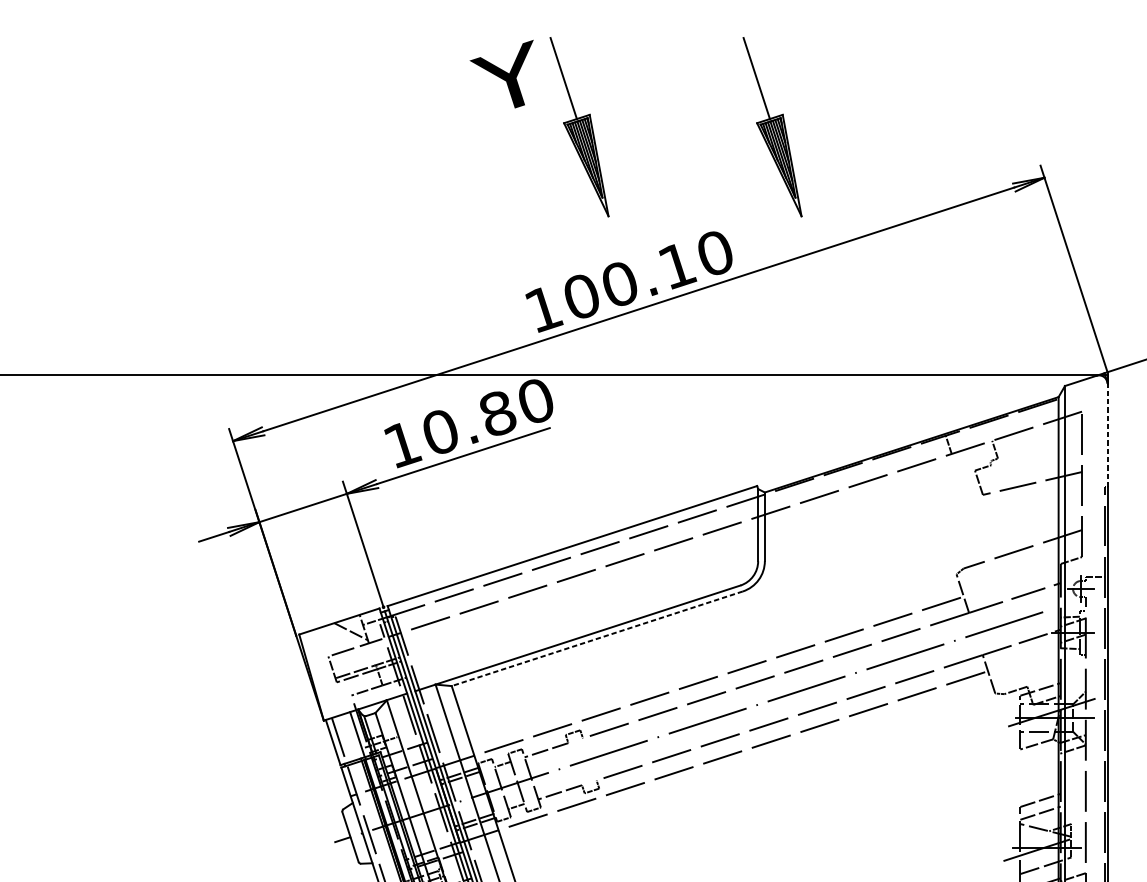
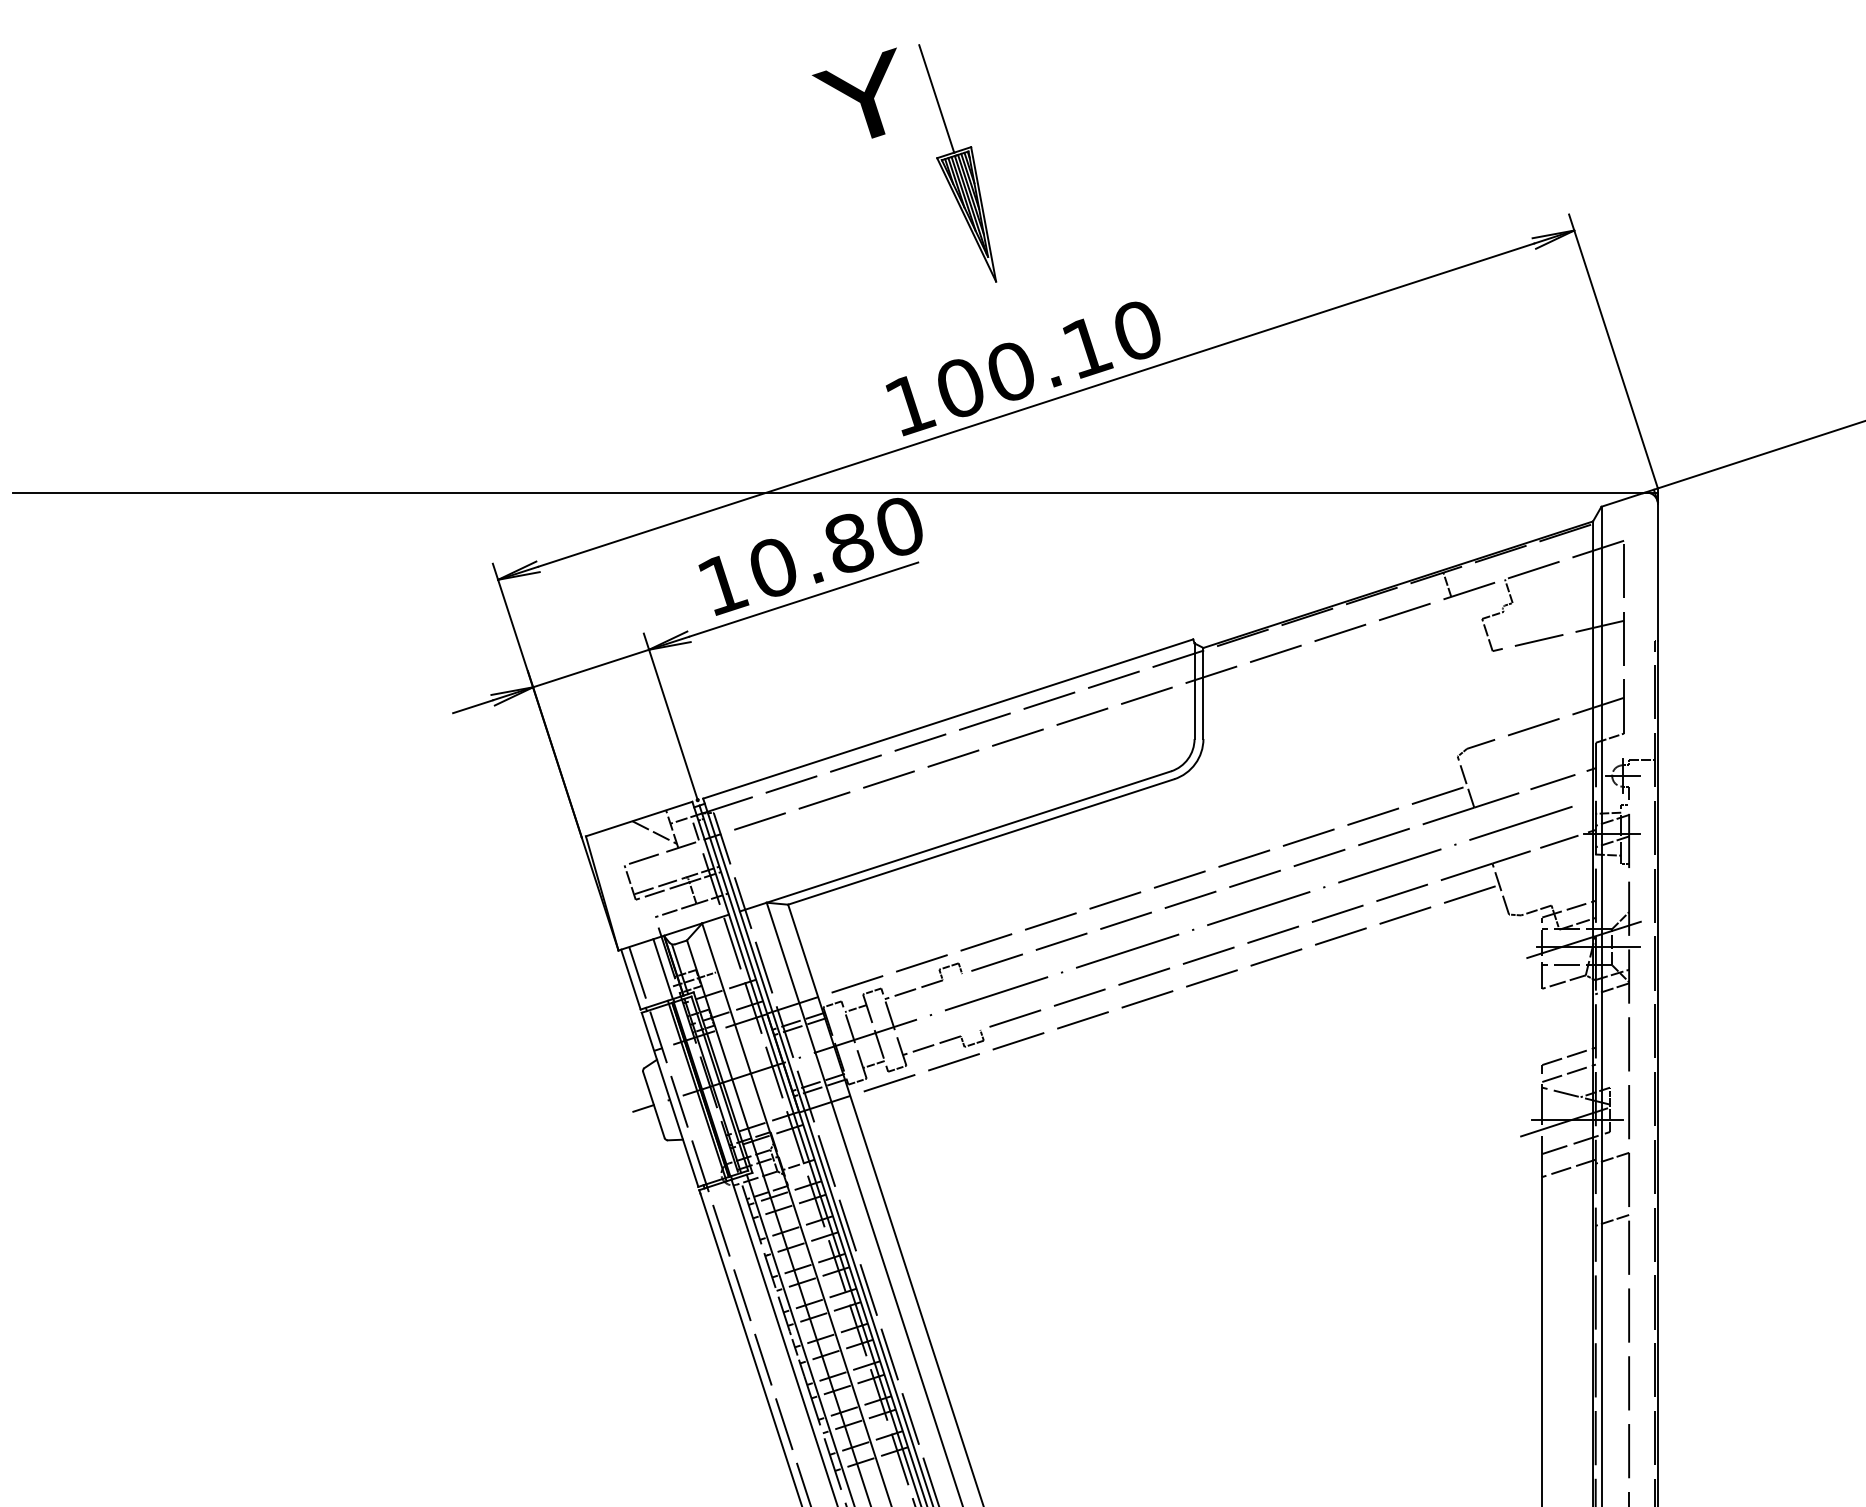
part: (772, 127) -> (1213, 163), removed
line: (1107, 434) -> (1657, 571), dashed -> solid
line: (597, 638) -> (981, 841), dashed -> solid

